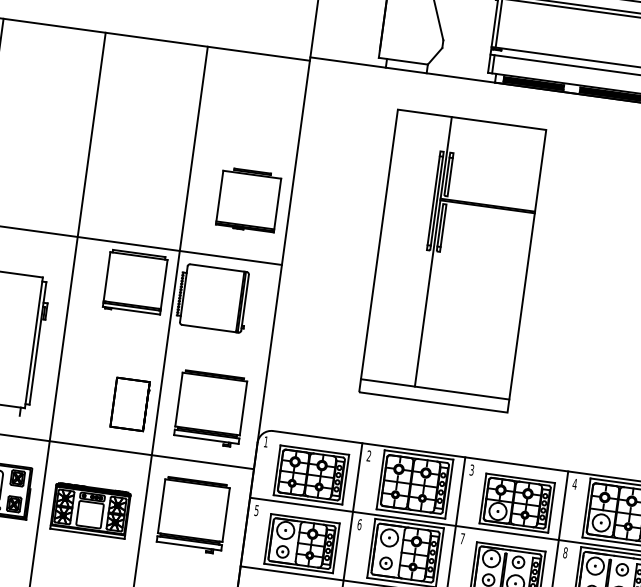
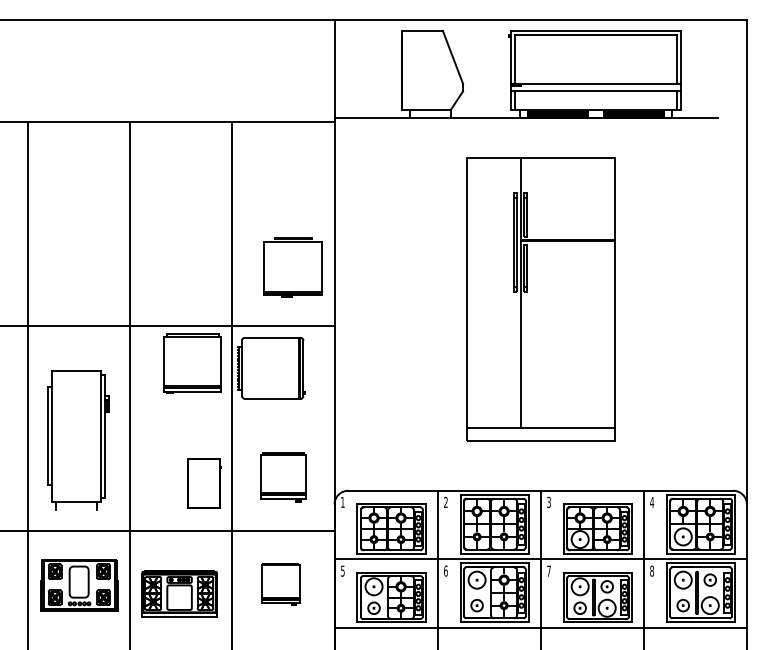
part: (452, 261) -> (540, 299), moved
part: (210, 408) -> (283, 477), size x0.7
part: (192, 515) -> (280, 584), size x0.6

